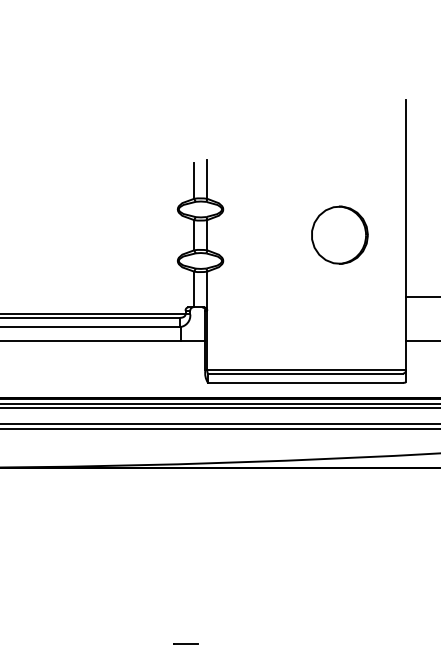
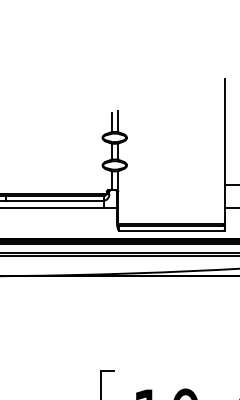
part: (340, 234) -> (189, 151), removed

